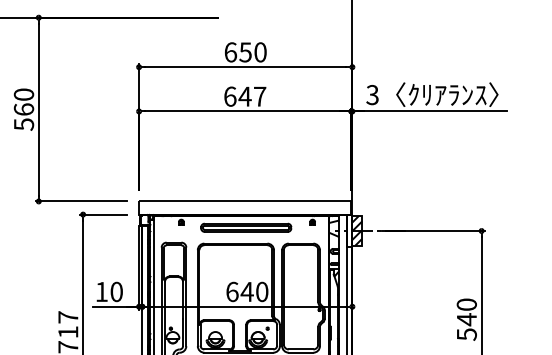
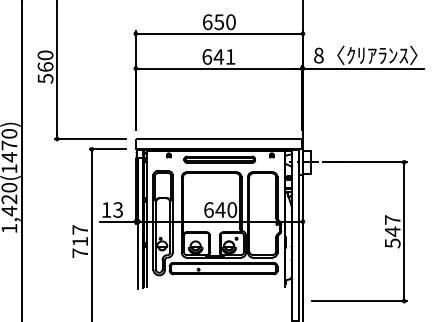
text: (372, 94) -> (318, 55), 3 -> 8
text: (259, 96) -> (230, 56), 647 -> 641
hatch: (356, 230) -> (306, 161), removed
text: (117, 291) -> (118, 209), 10 -> 13
text: (466, 304) -> (392, 219), 540 -> 547

